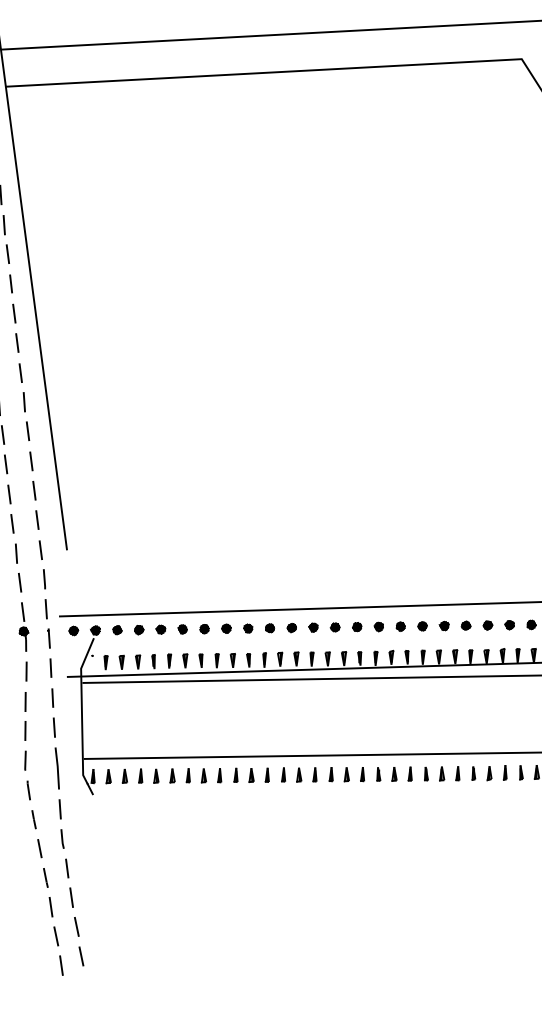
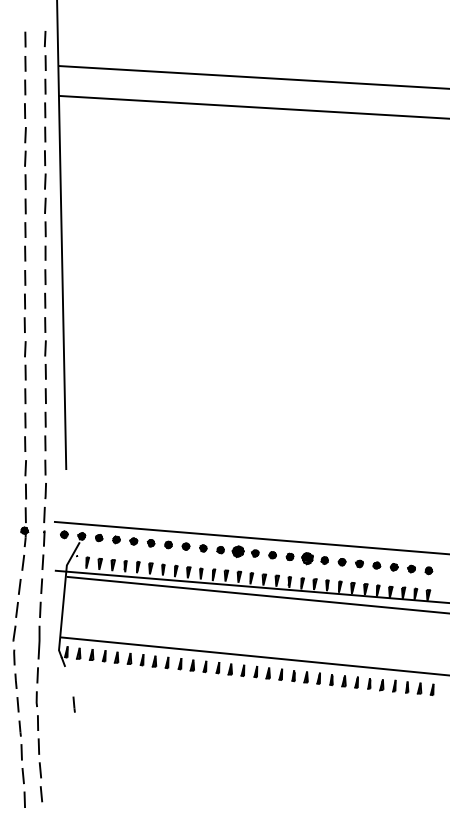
part: (379, 626) -> (307, 558), size x1.6
part: (291, 627) -> (237, 551), size x1.6
line: (108, 840) -> (73, 704), added

